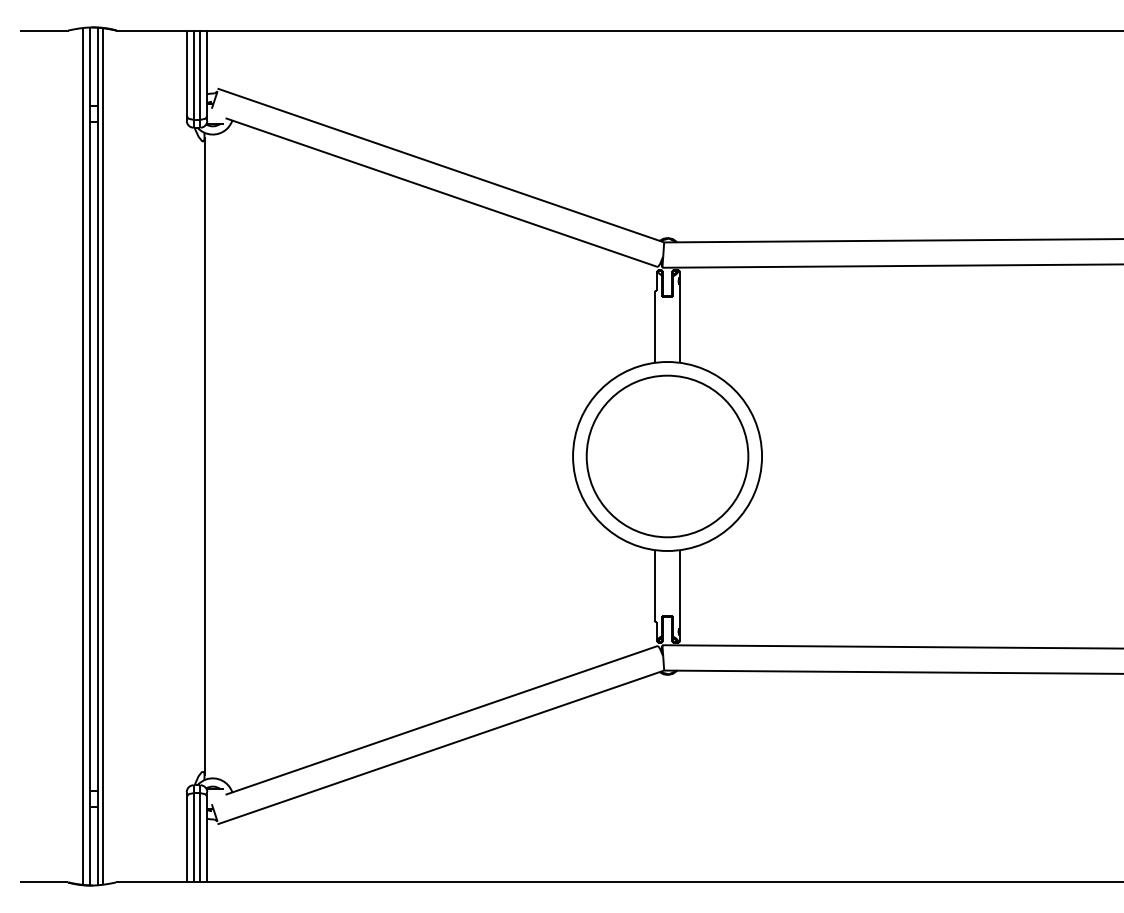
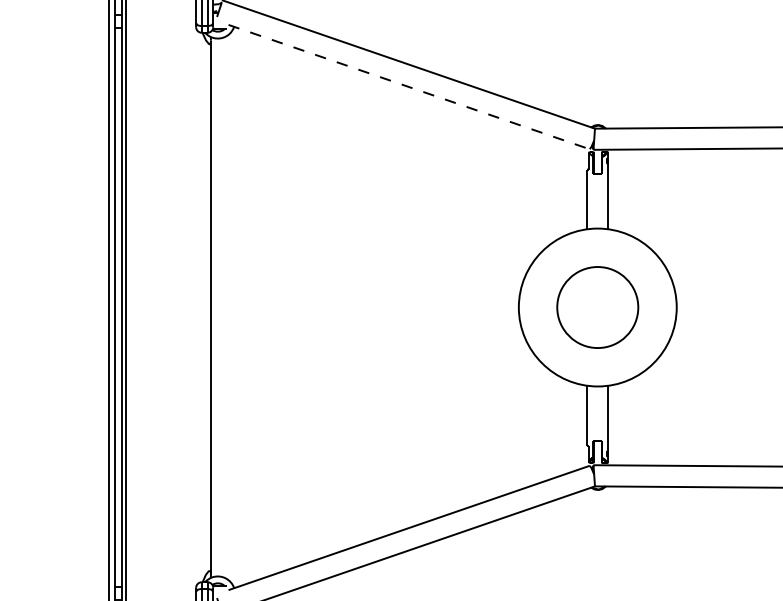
line: (441, 192) -> (408, 86), solid -> dashed
part: (667, 456) -> (597, 307), size x0.6

